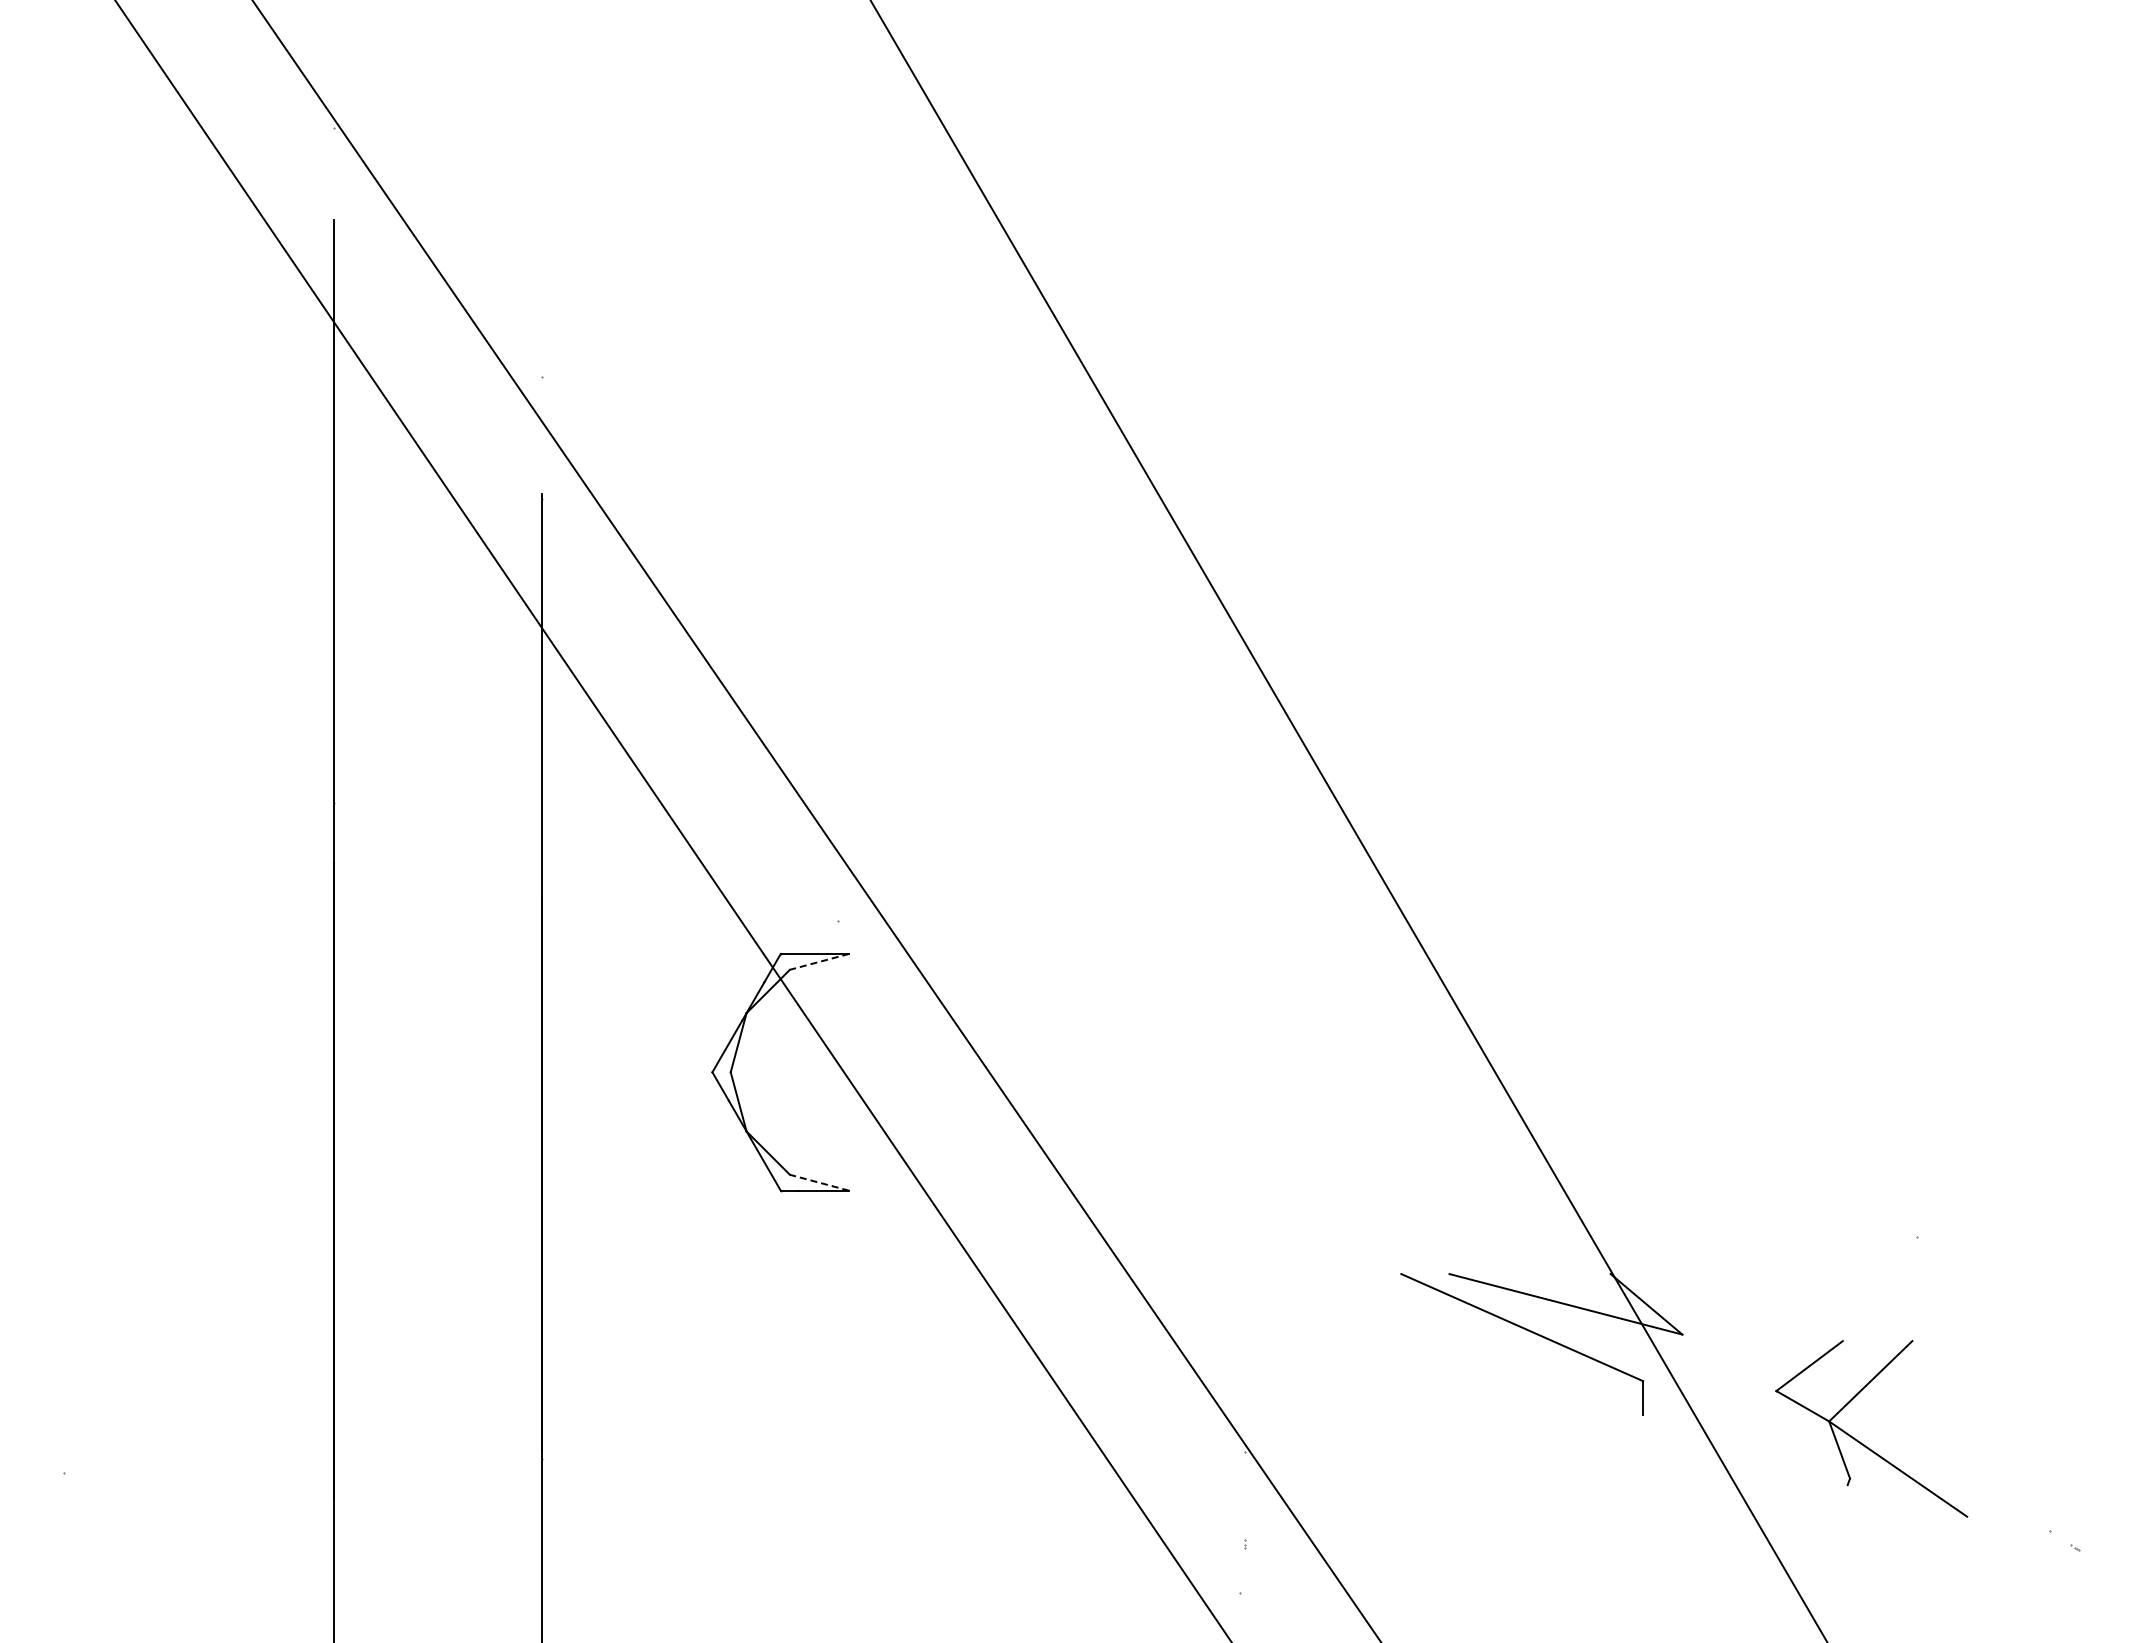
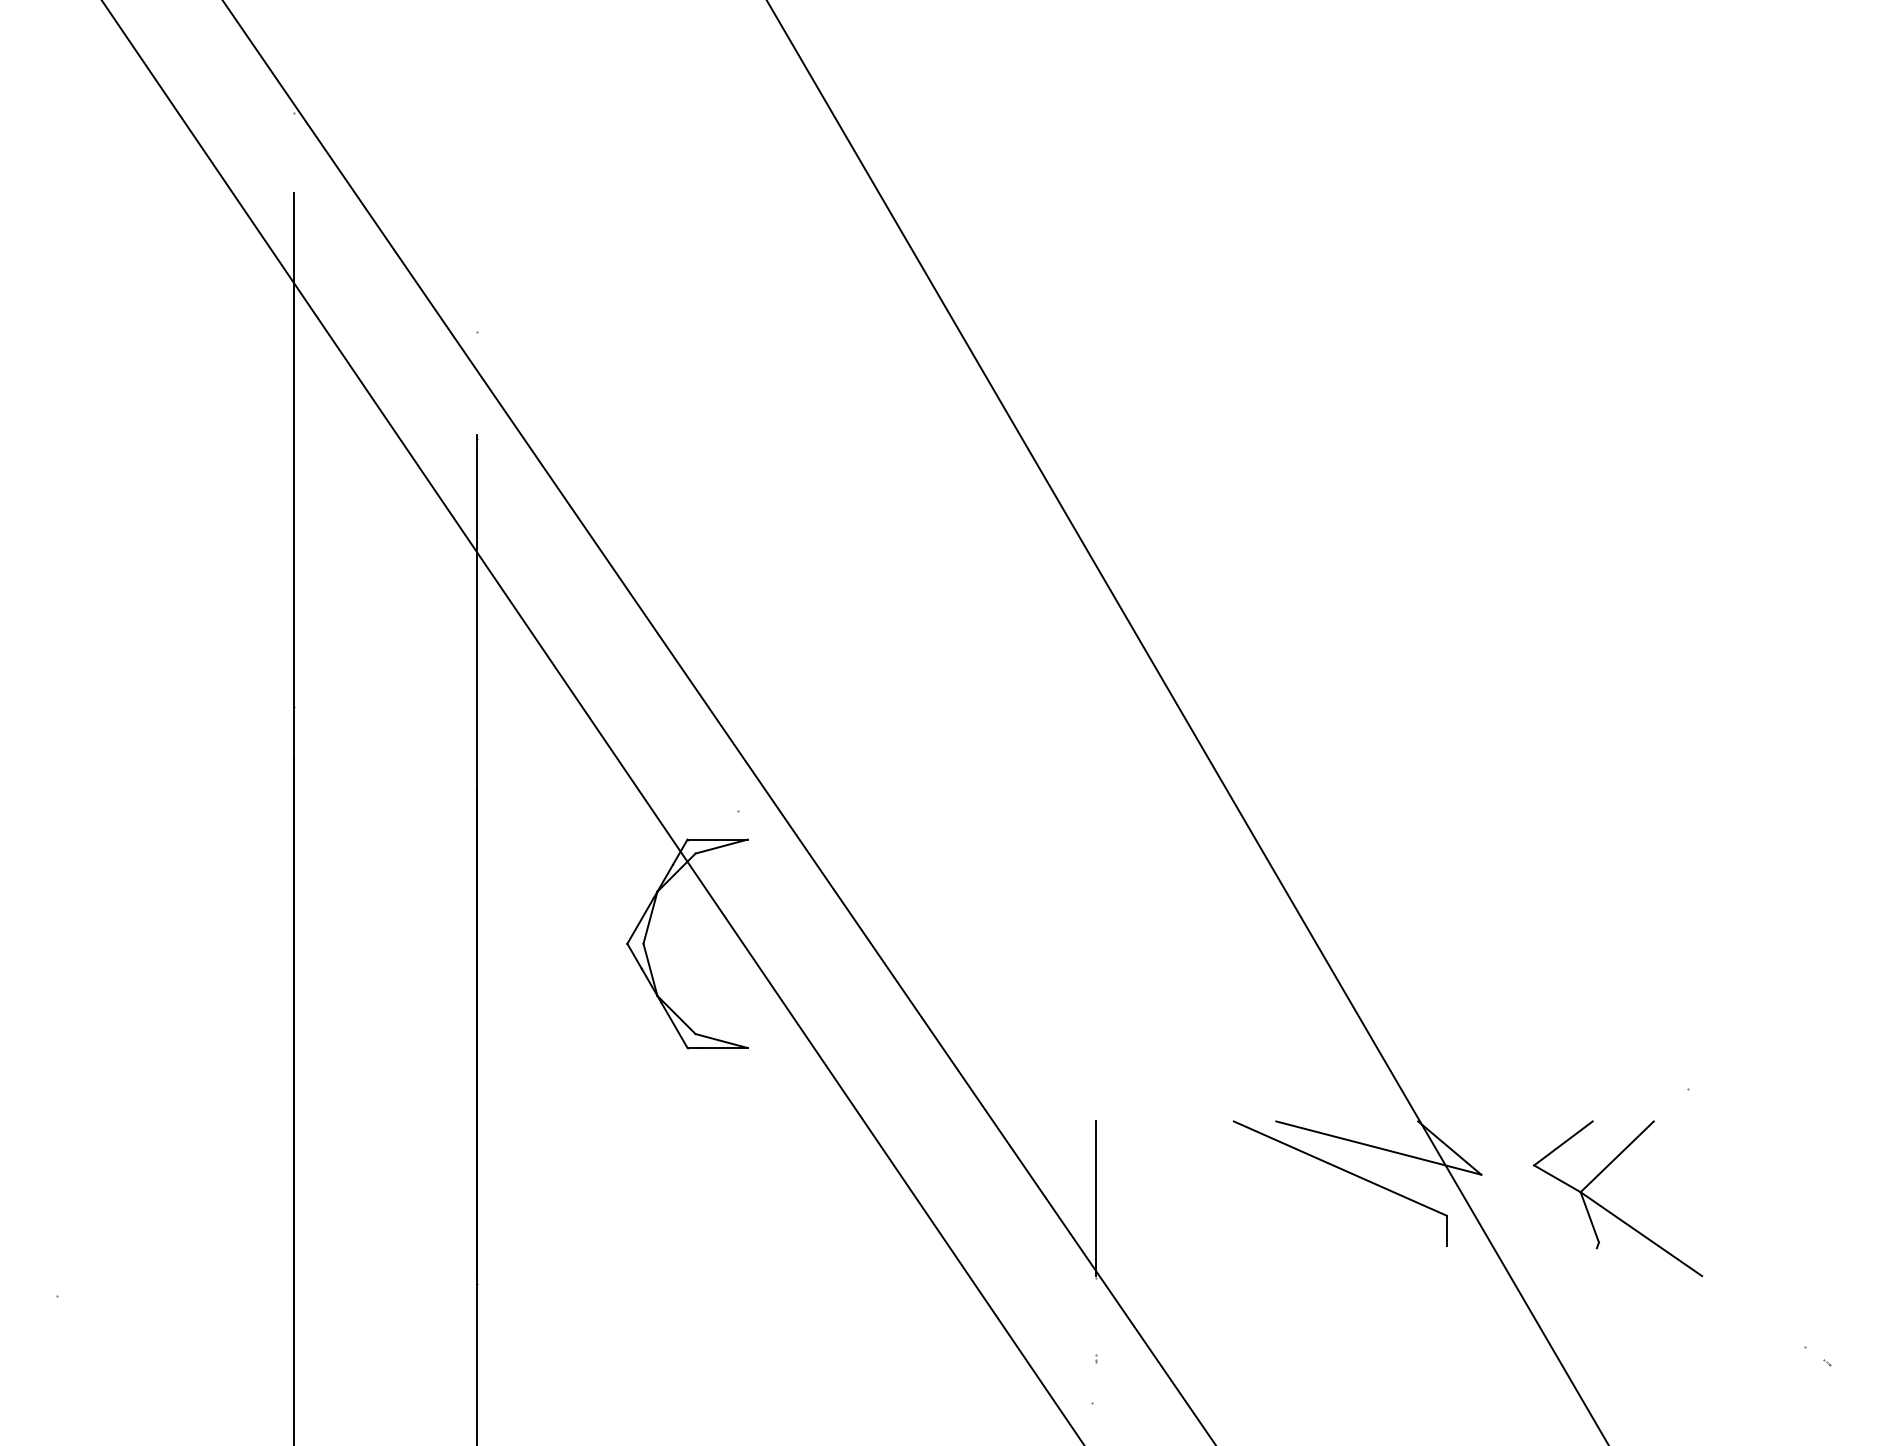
line: (819, 961) -> (721, 846), dashed -> solid
line: (819, 1182) -> (721, 1040), dashed -> solid
line: (1245, 1361) -> (1096, 1198), added
part: (1860, 1441) -> (1608, 1209), moved

